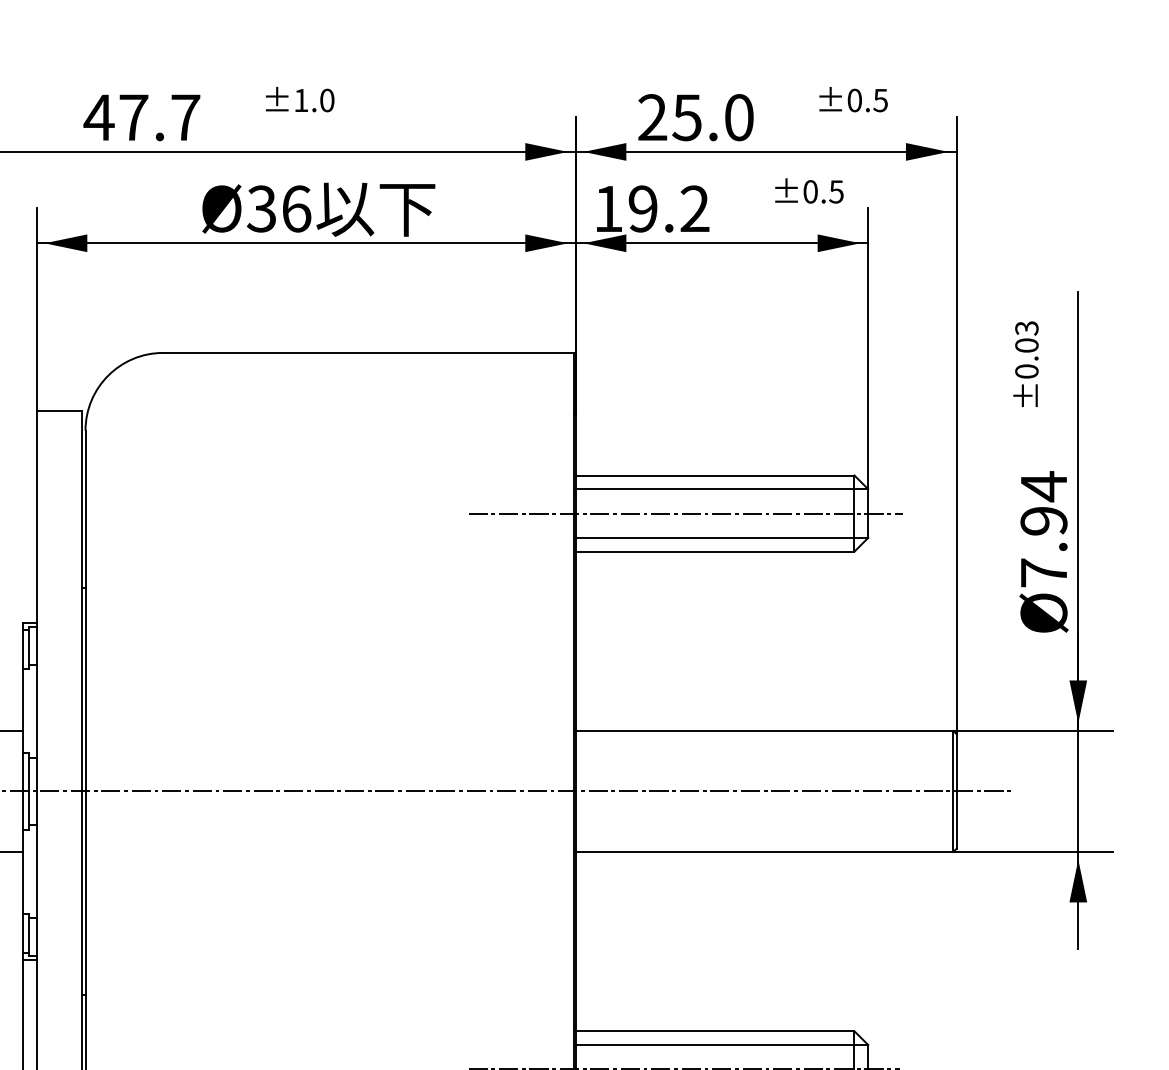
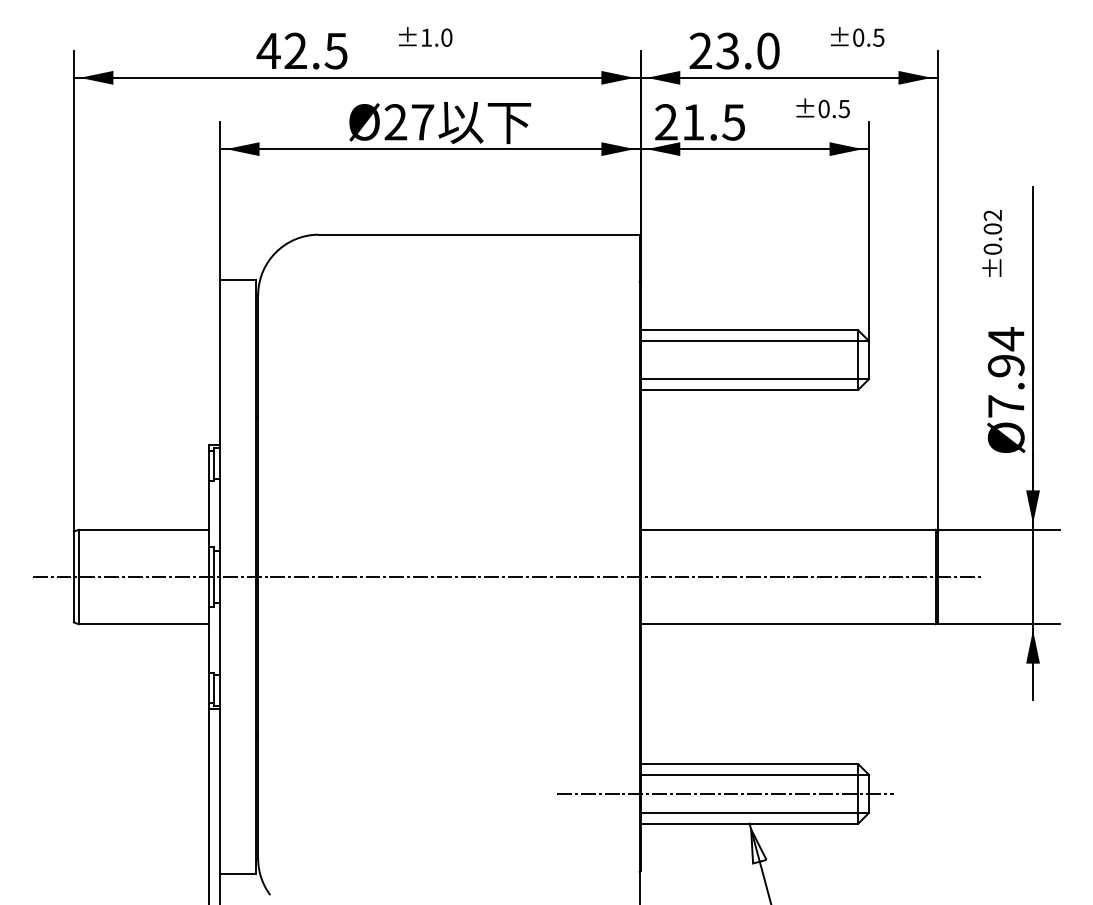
text: (159, 116) -> (315, 50), 47.7 -> 42.5
text: (686, 116) -> (727, 50), 25.0 -> 23.0
text: (279, 209) -> (409, 122), Ø36 -> Ø27
text: (652, 209) -> (700, 122), 19.2 -> 21.5
text: (1027, 328) -> (993, 215), ±0.03 -> ±0.02
line: (685, 514) -> (726, 360), removed

